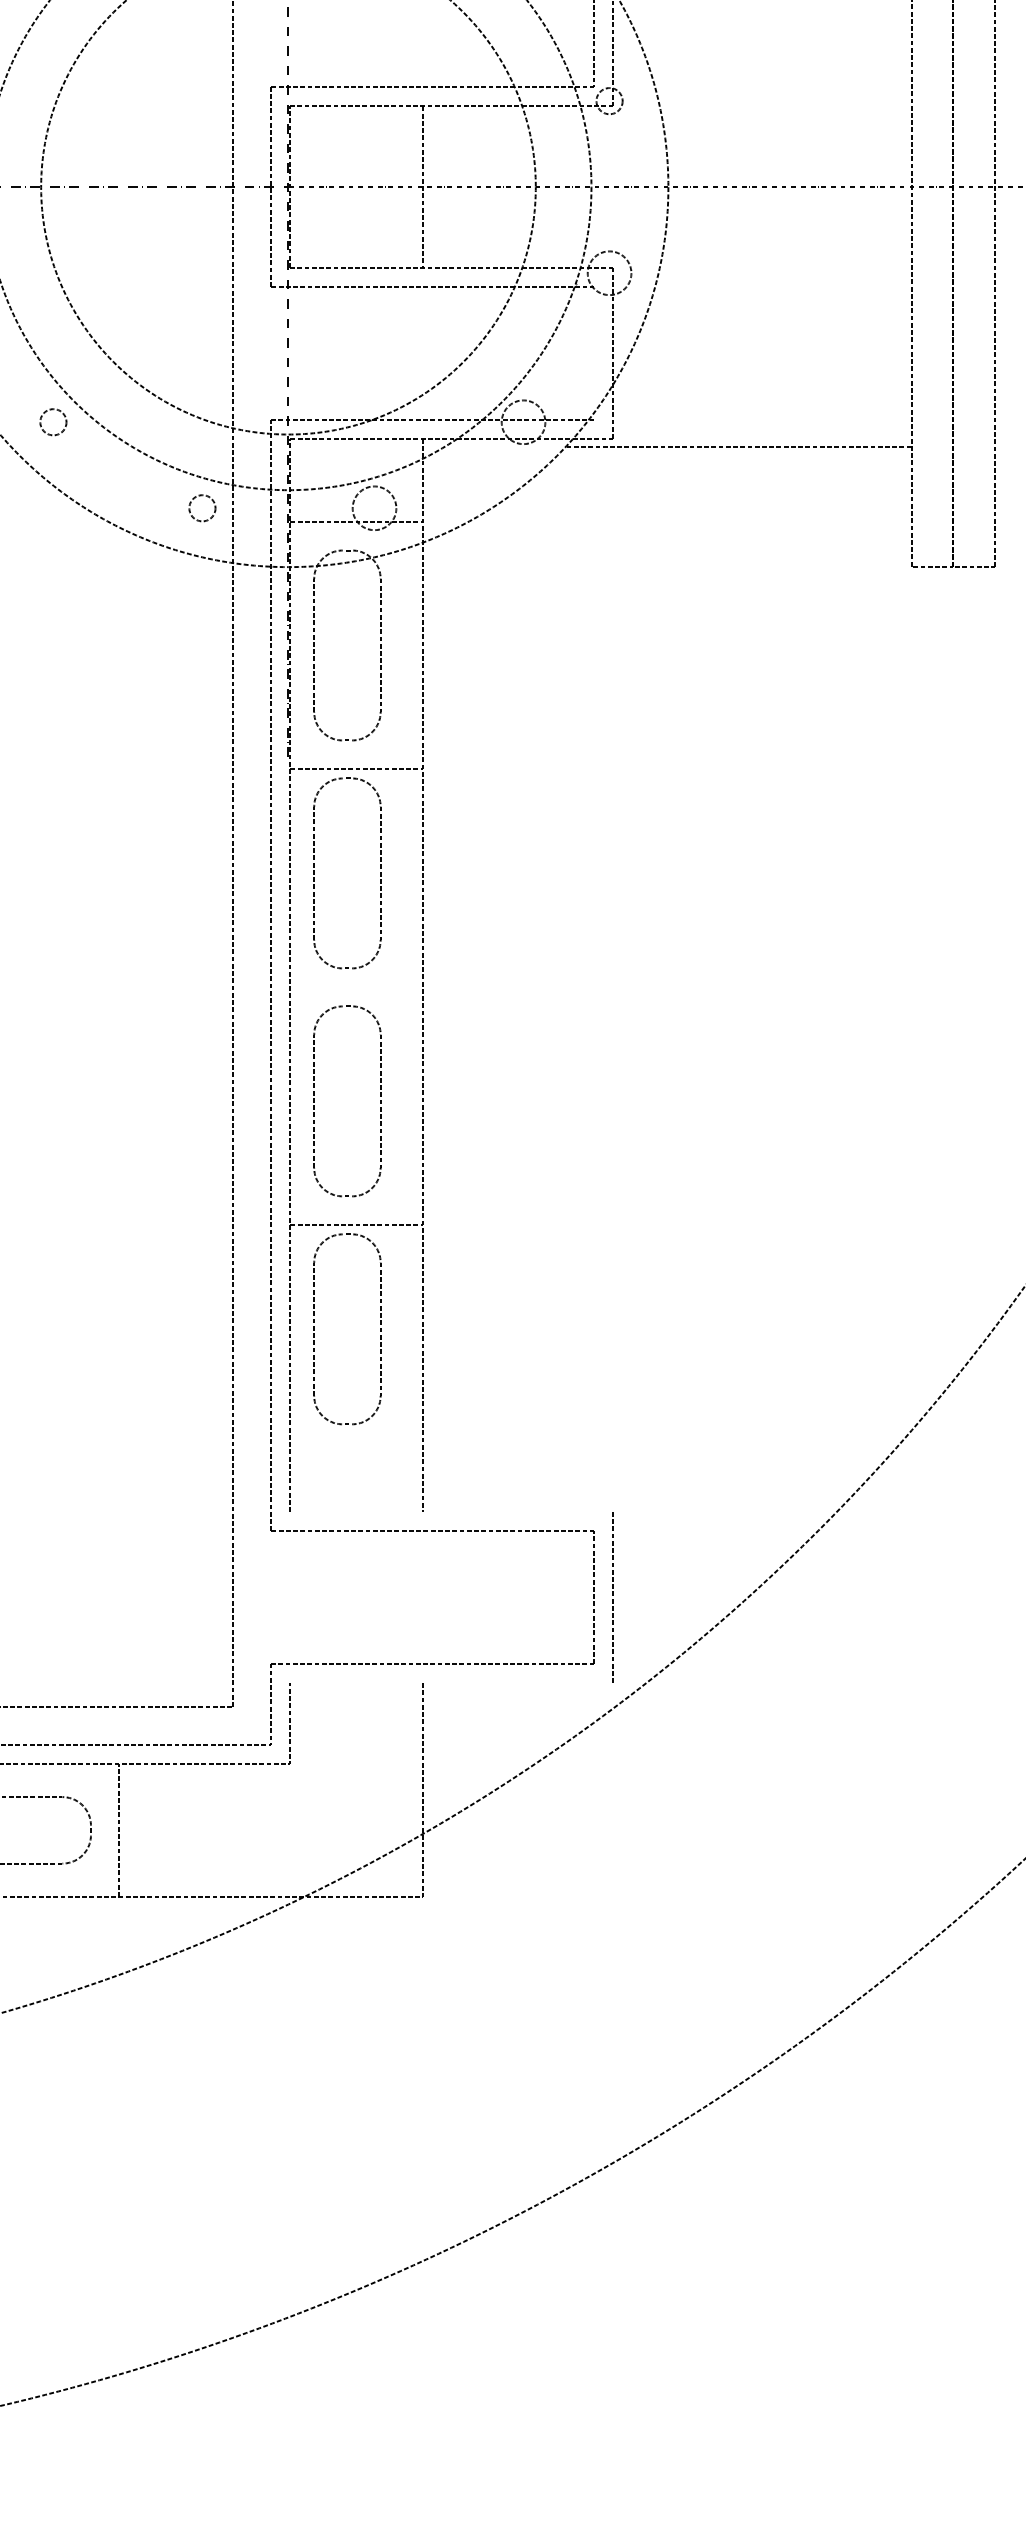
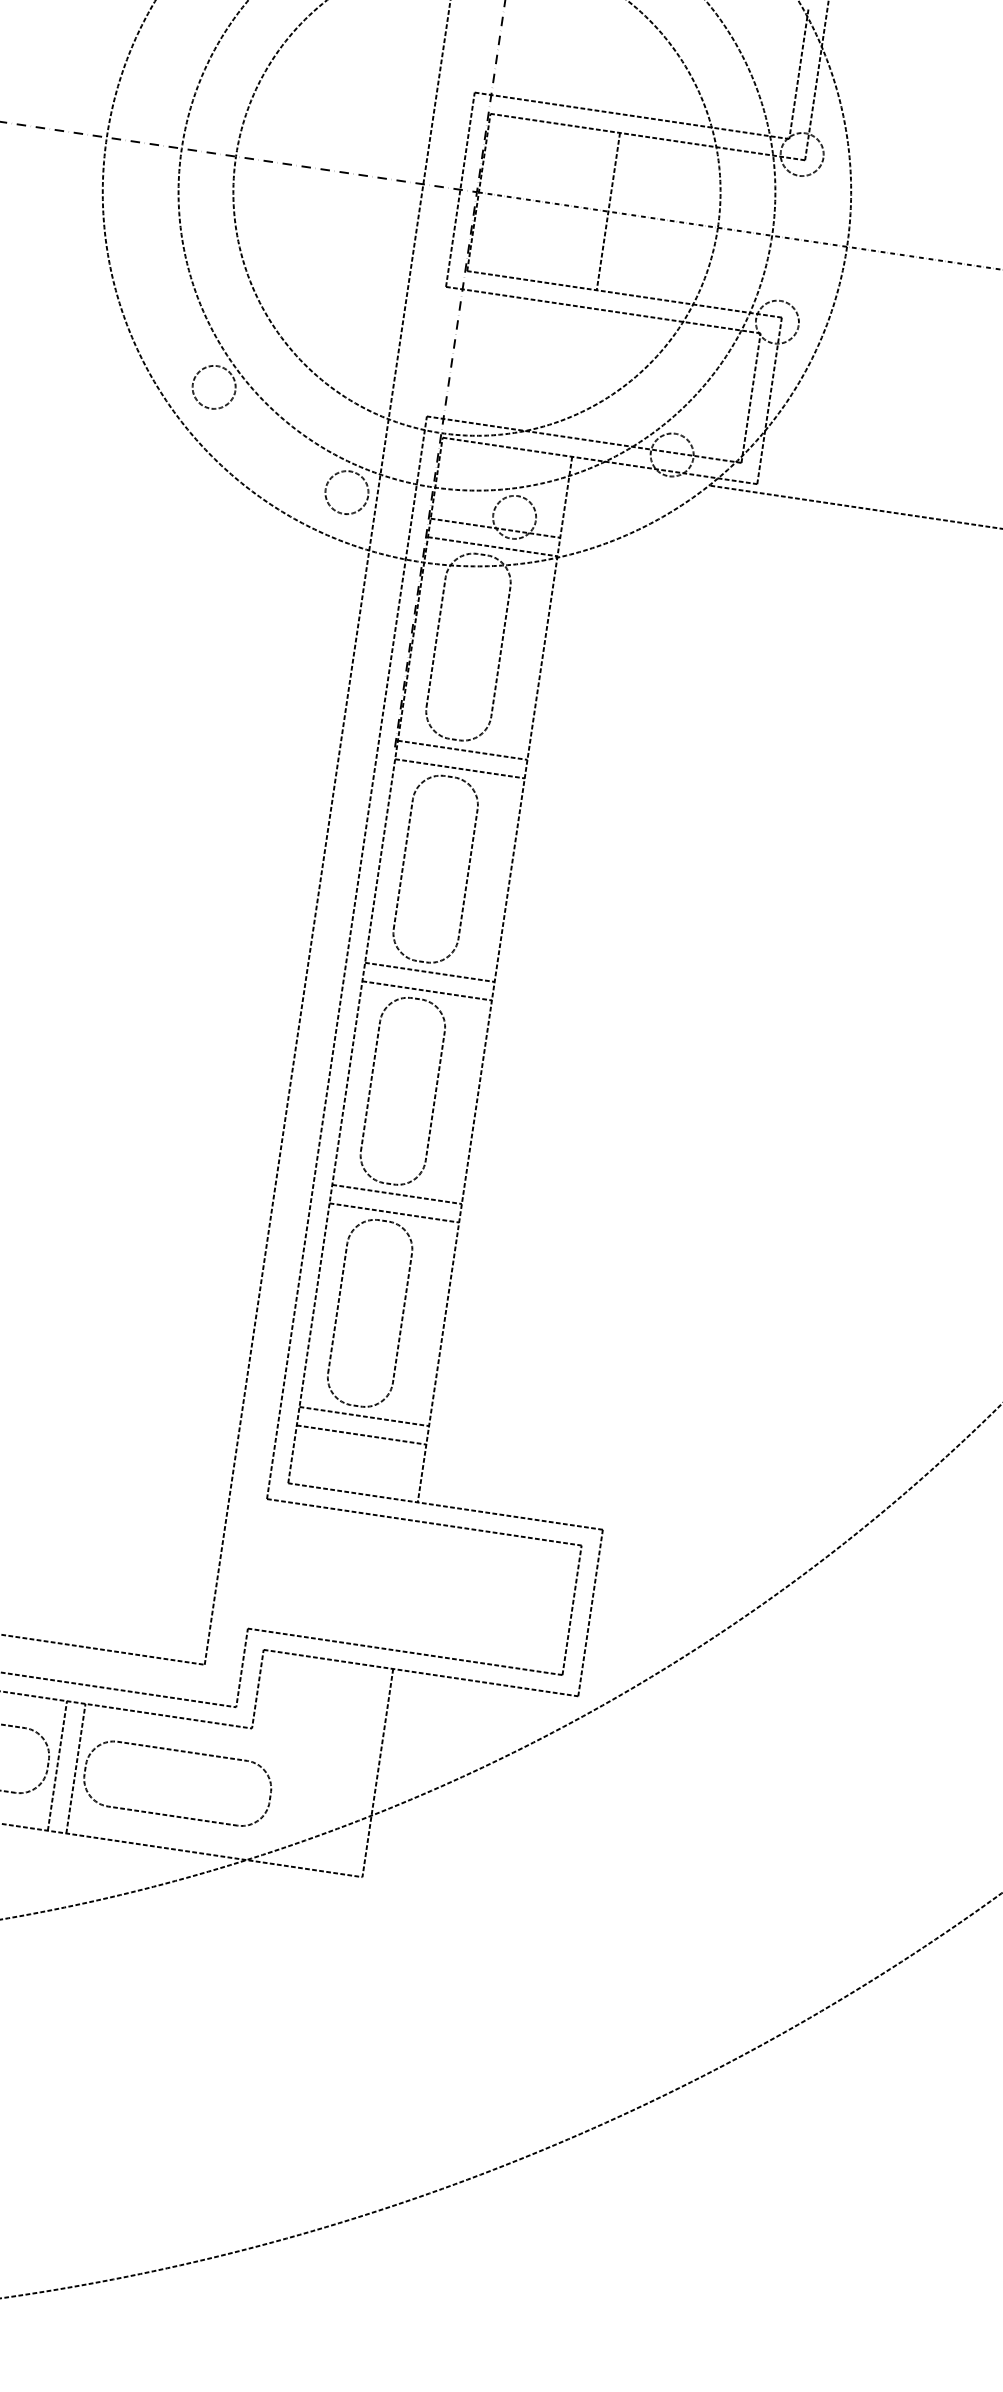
circle: (609, 101) -> (802, 154), size x1.67
line: (594, 352) -> (751, 397), added
circle: (53, 422) -> (214, 387), size x1.67
circle: (202, 508) -> (346, 492), size x1.67
line: (356, 541) -> (492, 547), added
line: (356, 749) -> (462, 749), added
line: (356, 977) -> (429, 971), added
line: (356, 996) -> (426, 990), added
line: (356, 1205) -> (396, 1194), added
line: (356, 1433) -> (363, 1416), added
line: (356, 1452) -> (361, 1434), added
line: (451, 1512) -> (445, 1506), added
line: (451, 1683) -> (420, 1673), added
part: (223, 1797) -> (182, 1751), added
line: (100, 1829) -> (57, 1765), added

